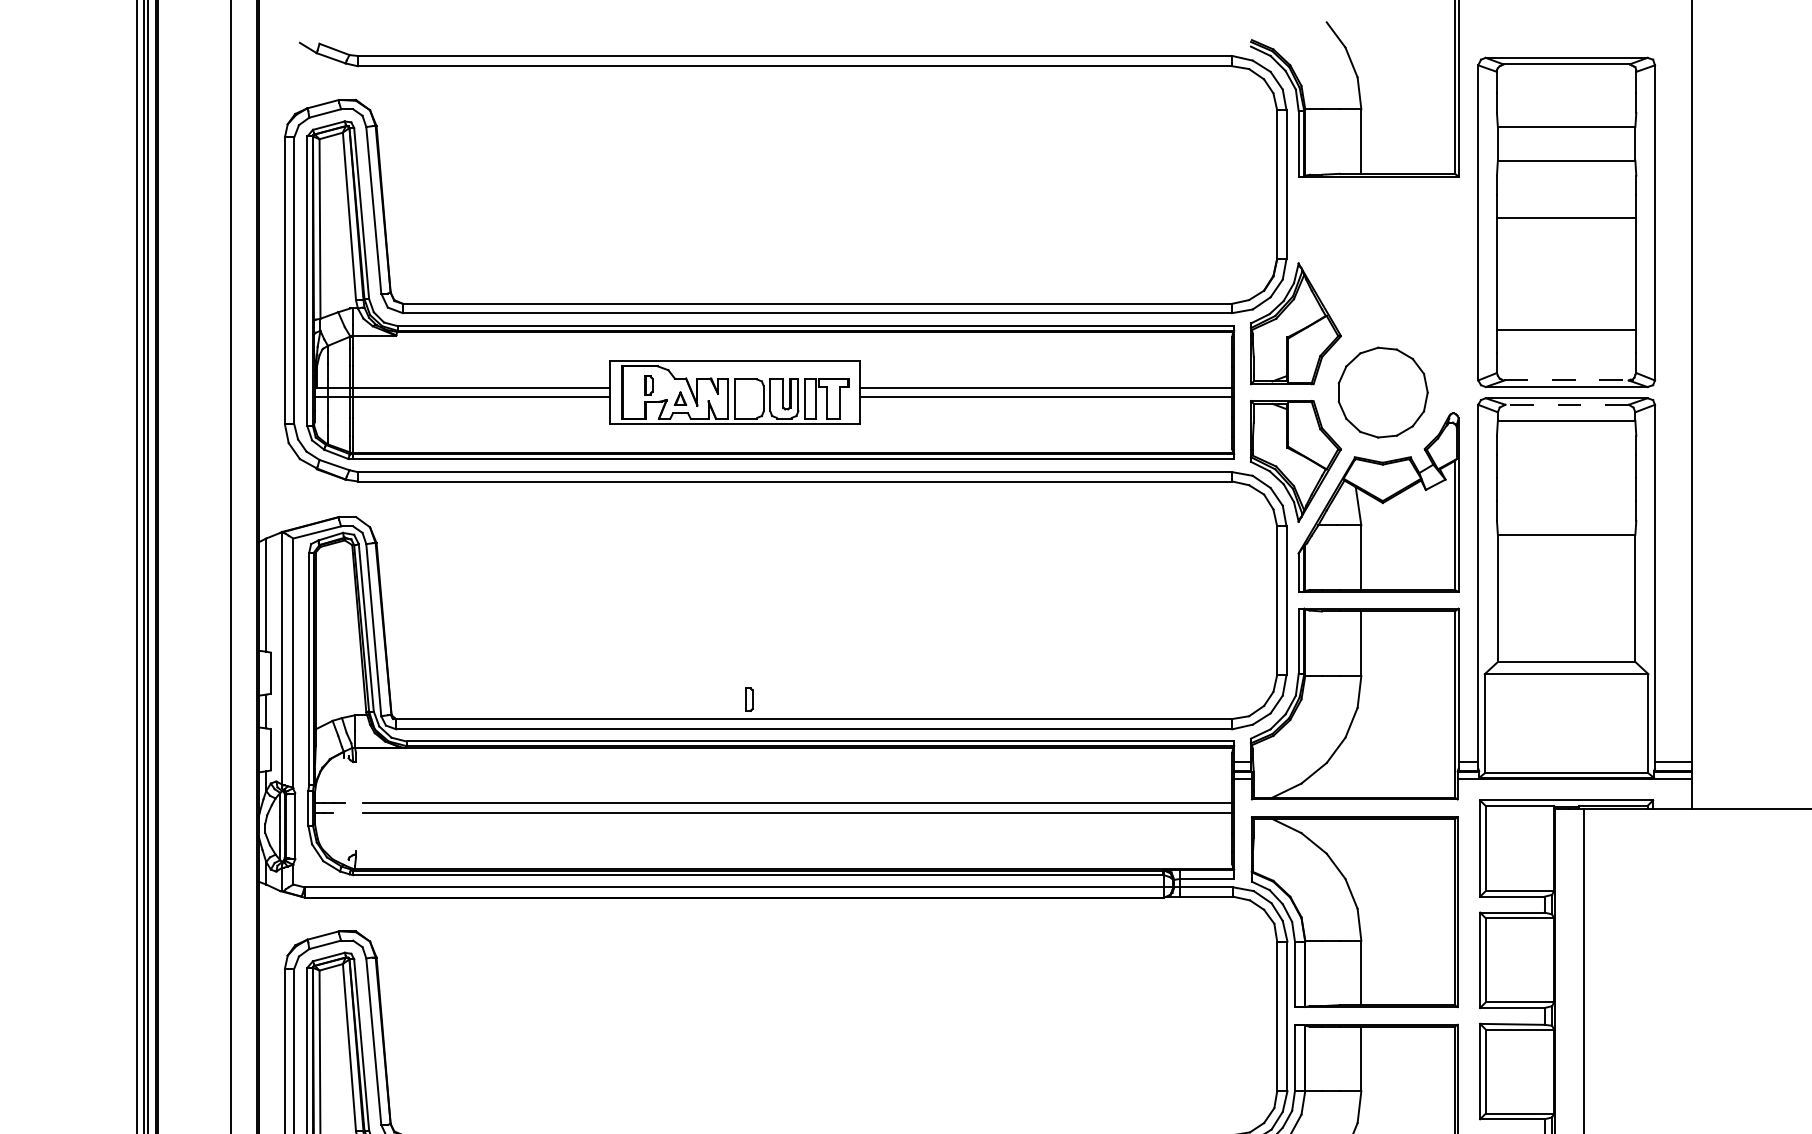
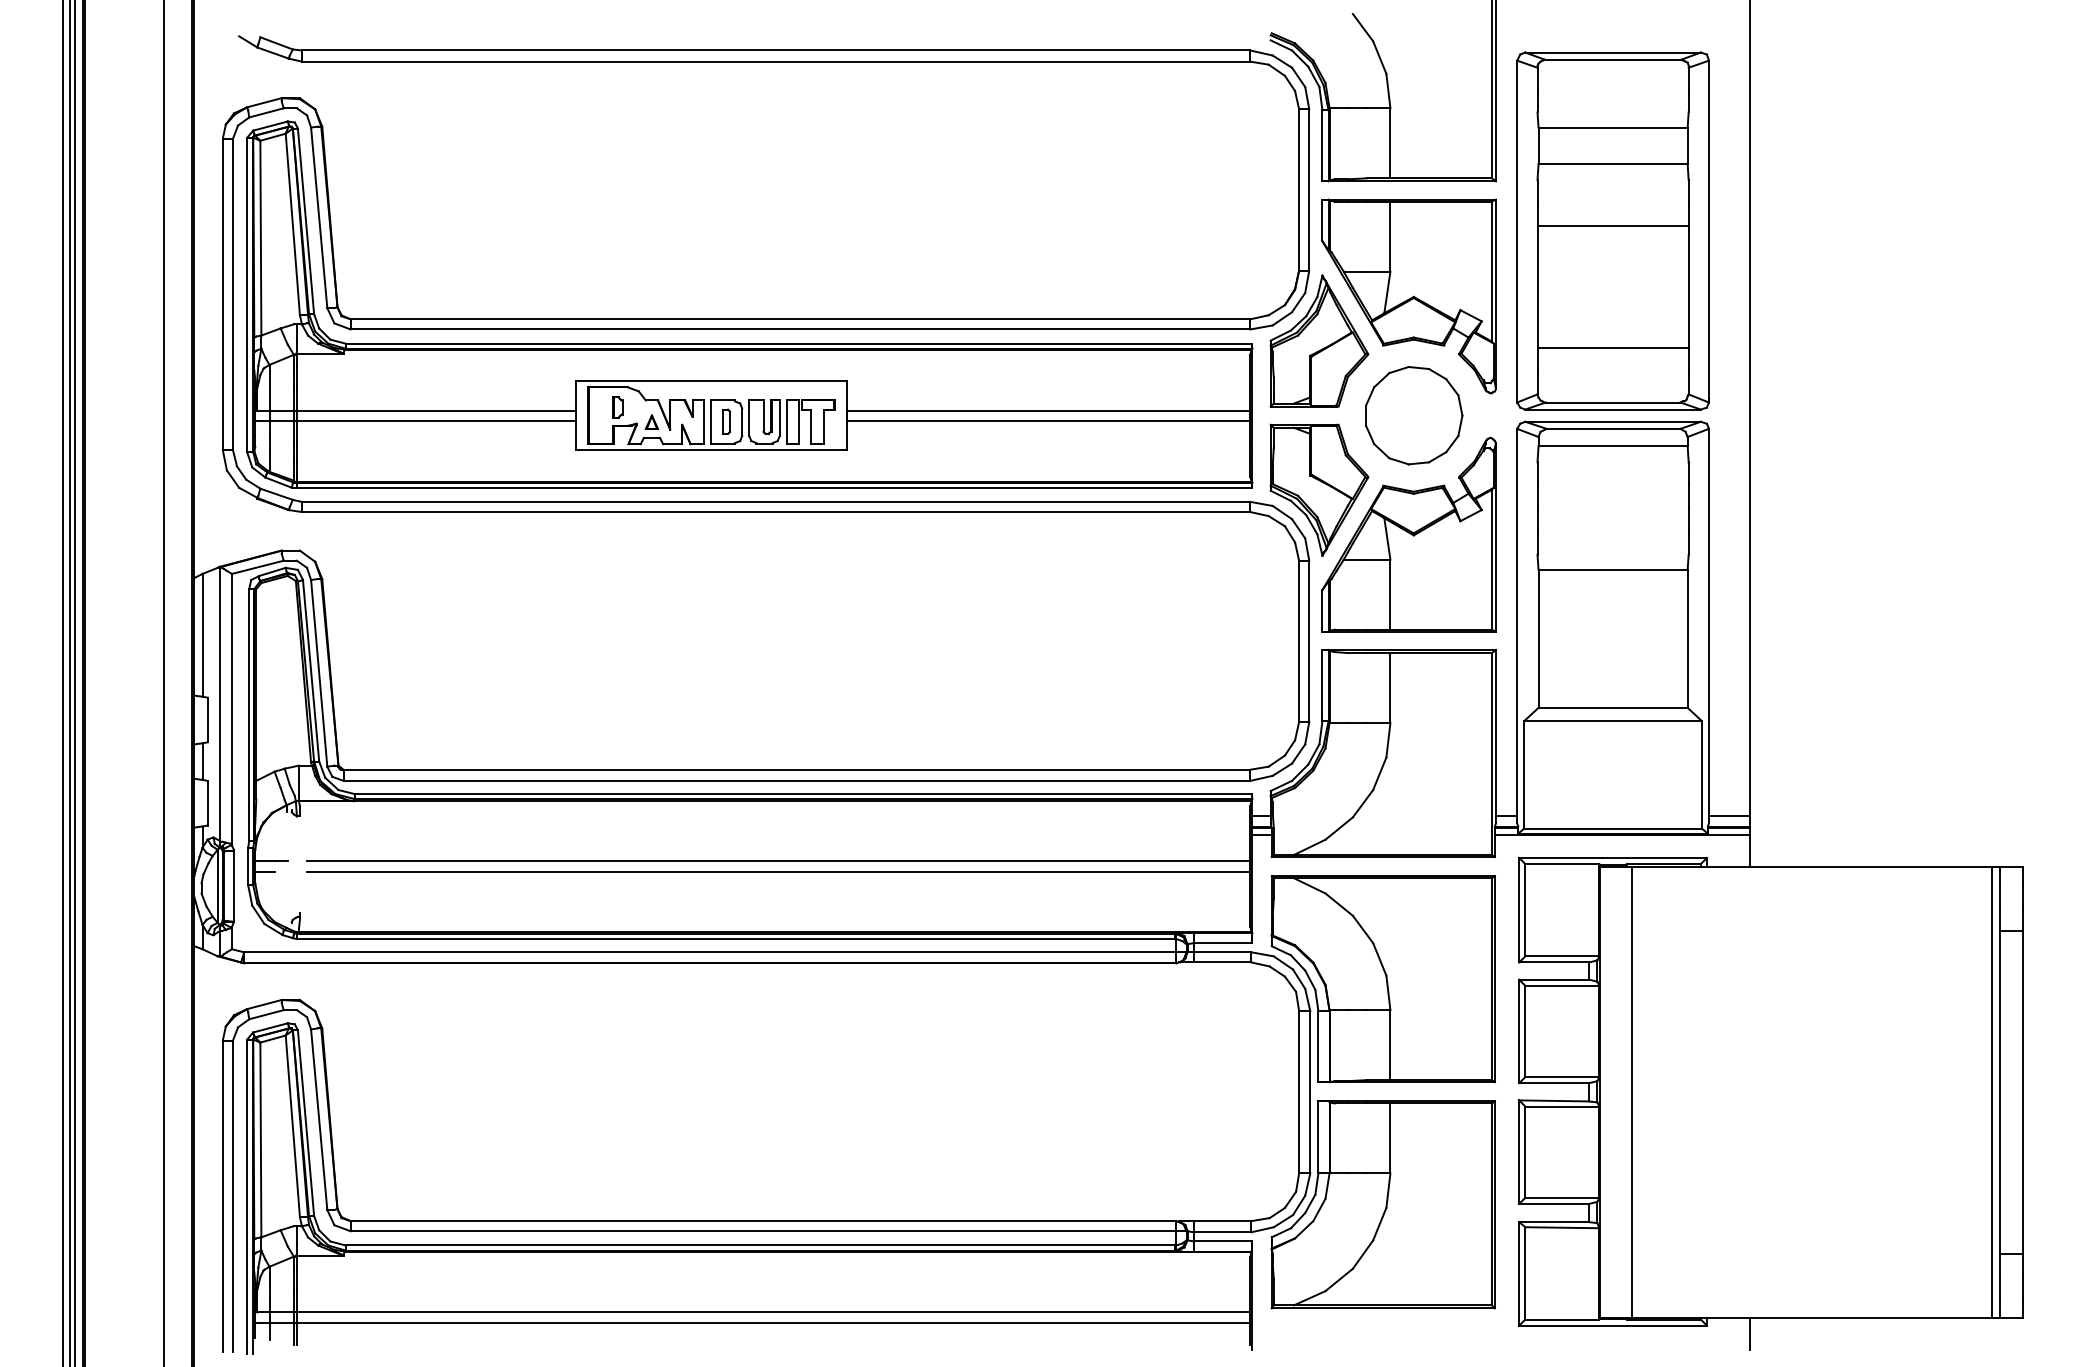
part: (1378, 282) -> (1408, 296), added
line: (1567, 380) -> (1613, 402), dashed -> solid
line: (1567, 404) -> (1613, 428), dashed -> solid
part: (749, 699) -> (726, 421), moved

